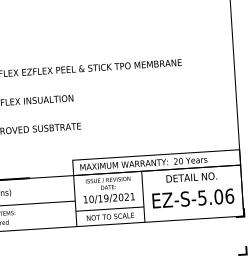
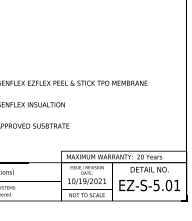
text: (230, 196) -> (177, 185), EZ-S-5.06 -> EZ-S-5.01

